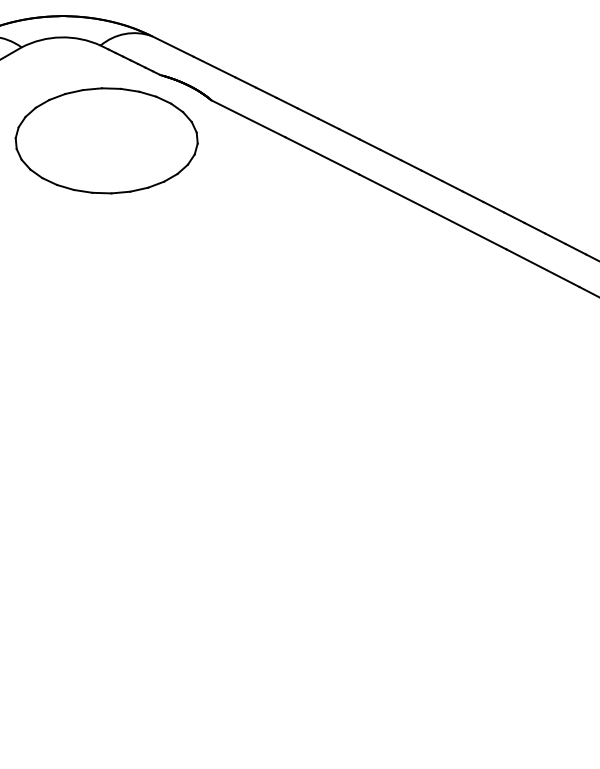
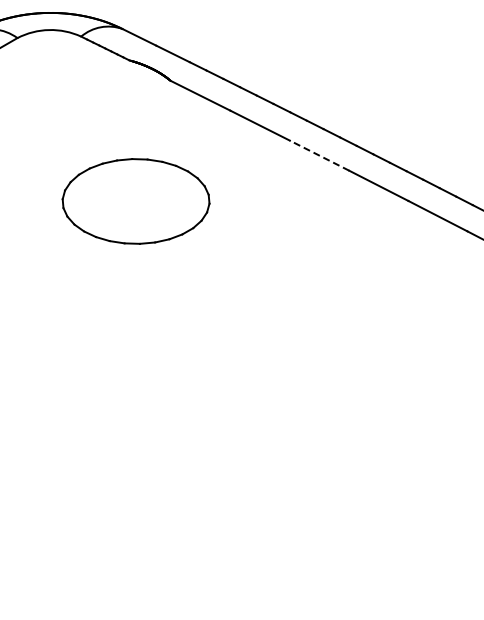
part: (105, 140) -> (135, 201), moved
line: (396, 192) -> (319, 155), solid -> dashed

